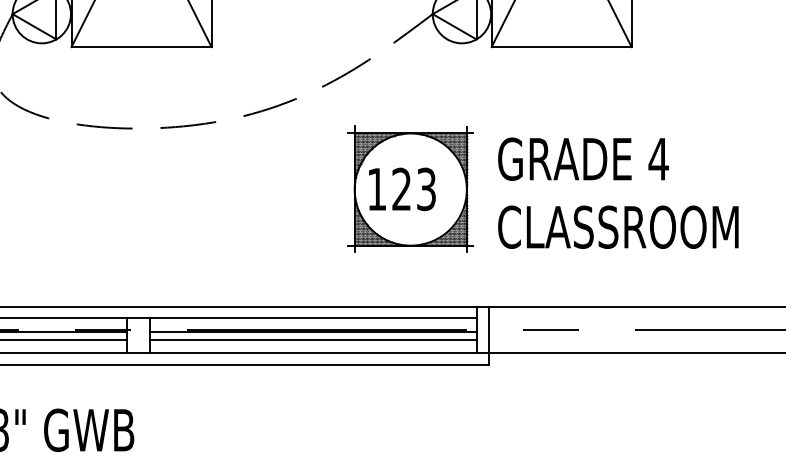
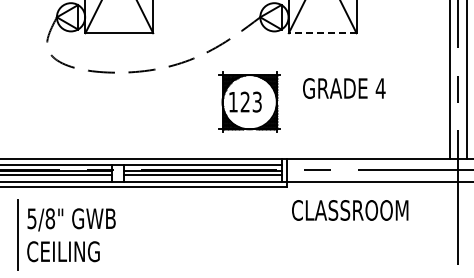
line: (561, 47) -> (322, 33), solid -> dashed
text: (583, 159) -> (344, 88), moved
text: (619, 227) -> (350, 210), moved

